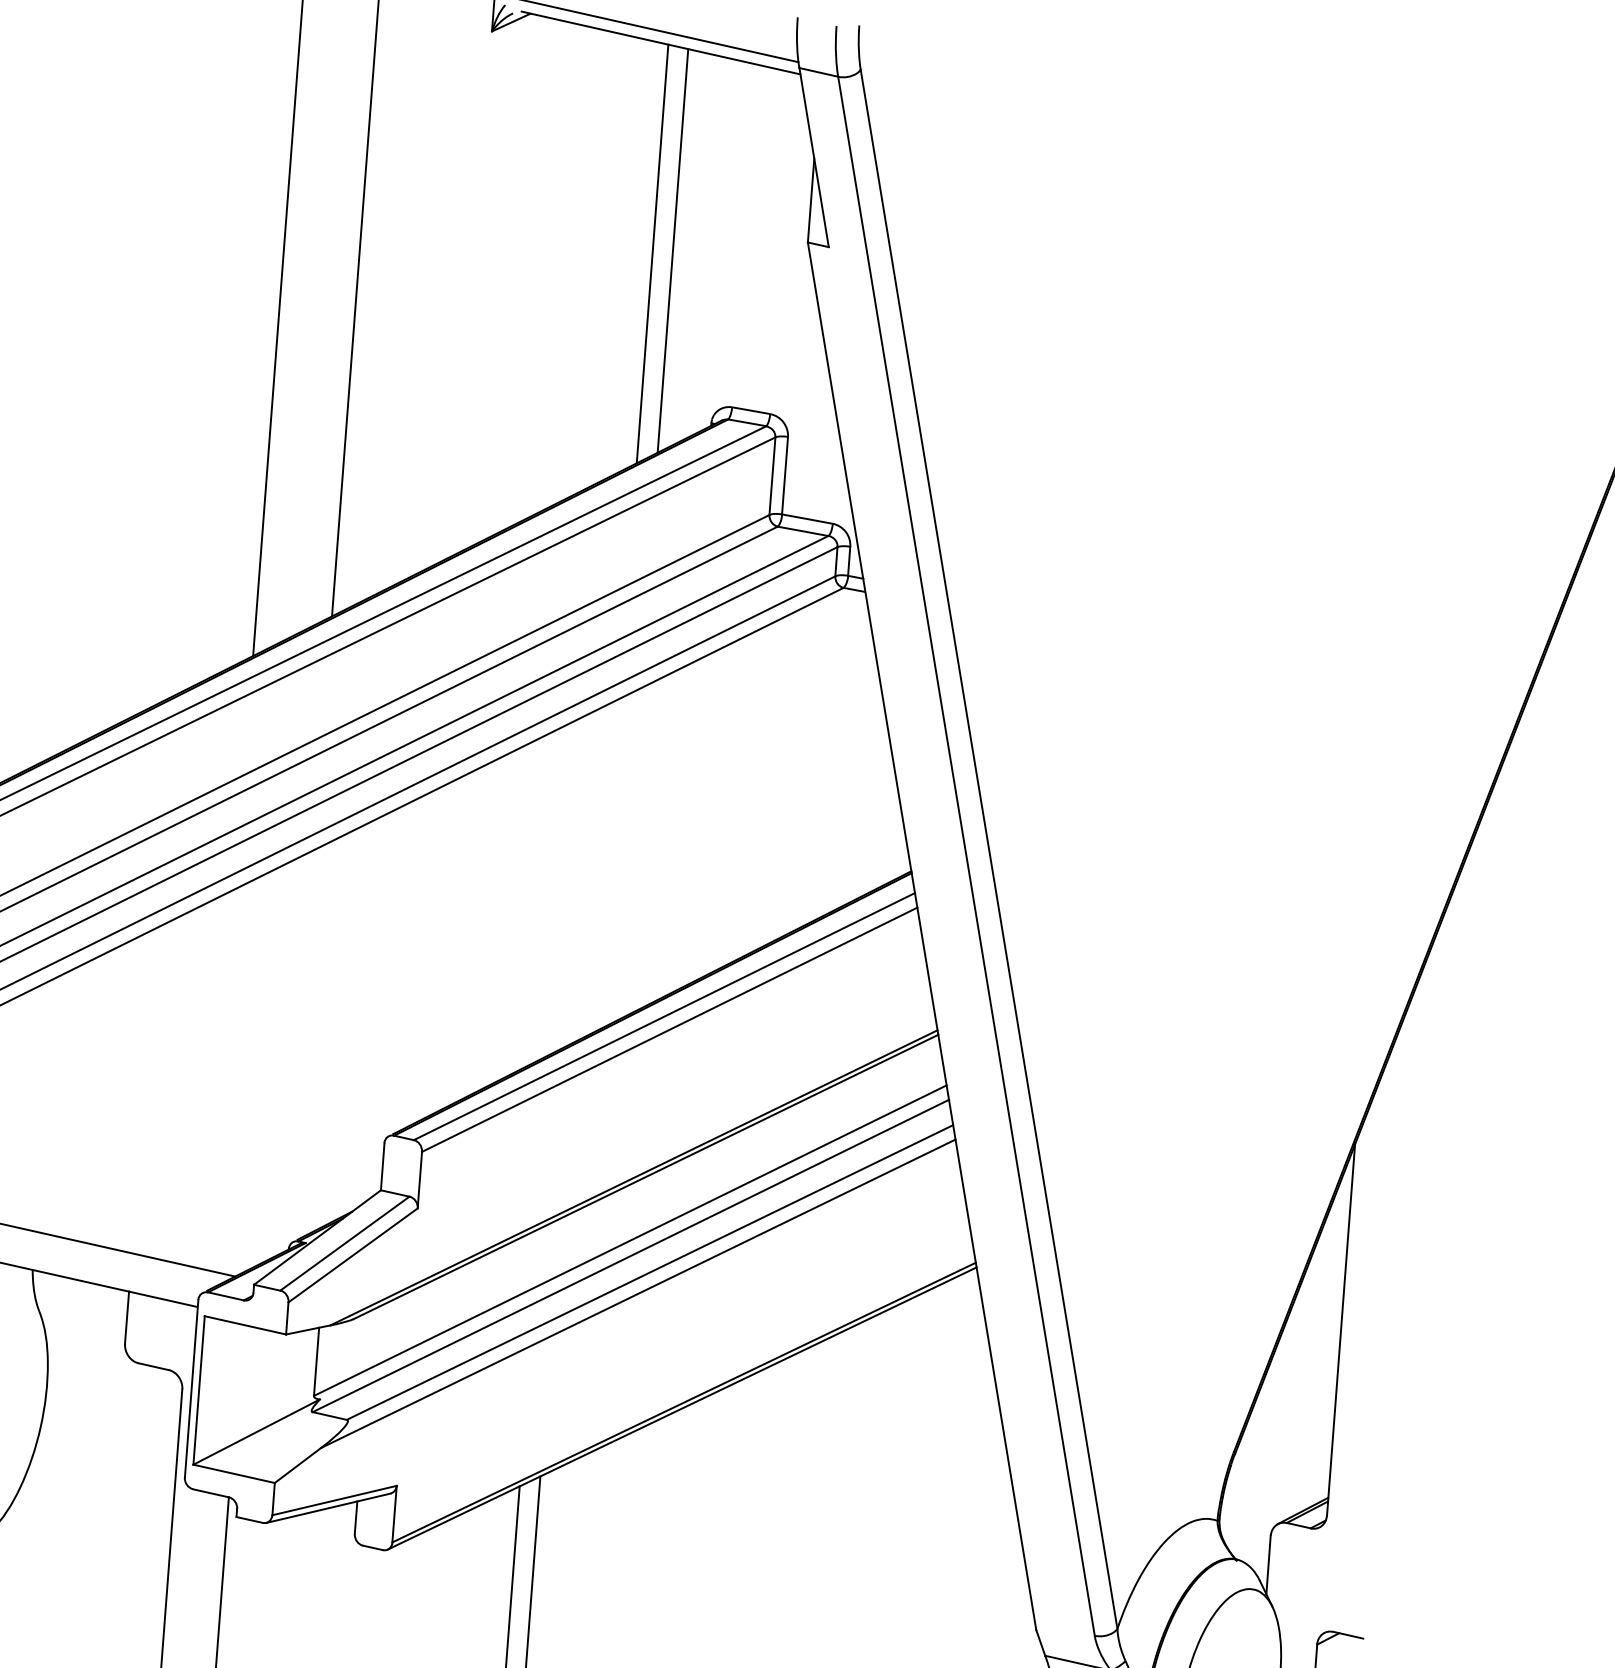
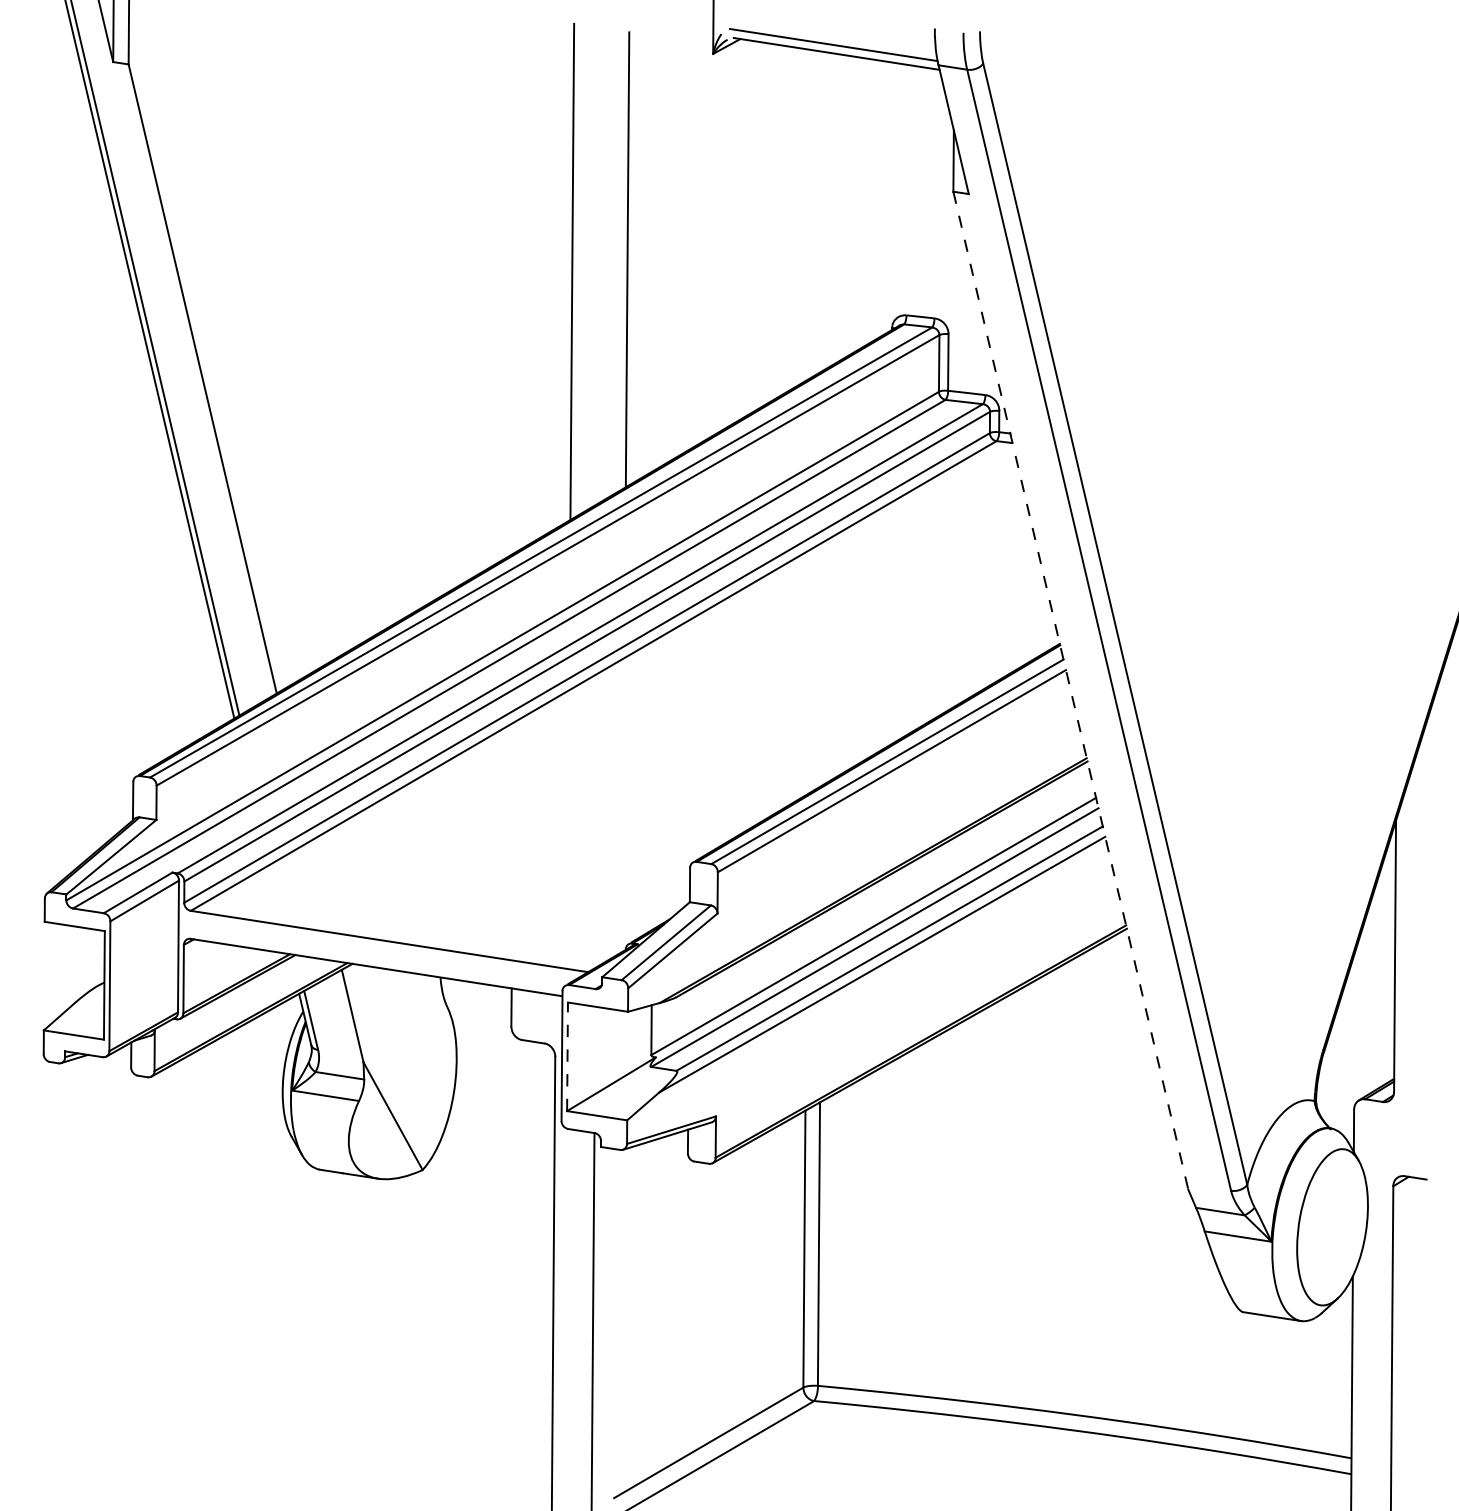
line: (672, 250) -> (855, 204), removed
line: (651, 253) -> (840, 207), removed
line: (921, 936) -> (1070, 690), solid -> dashed
line: (199, 1390) -> (567, 1056), solid -> dashed

